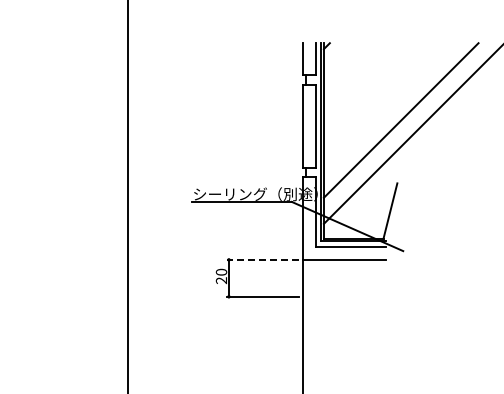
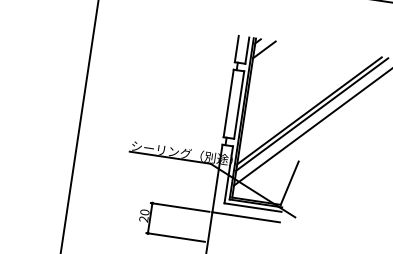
line: (335, 55) -> (263, 49), added
line: (404, 124) -> (311, 114), added
line: (263, 259) -> (180, 207), dashed -> solid

